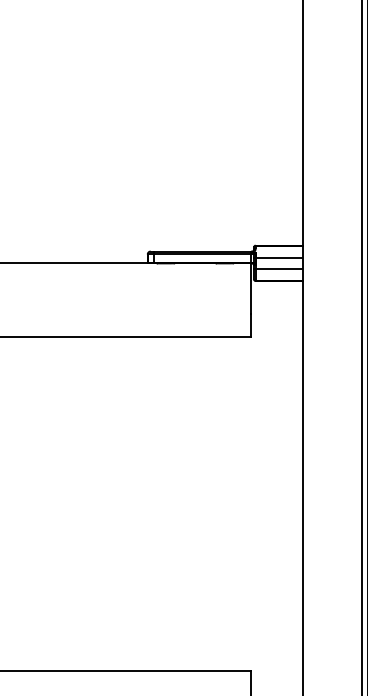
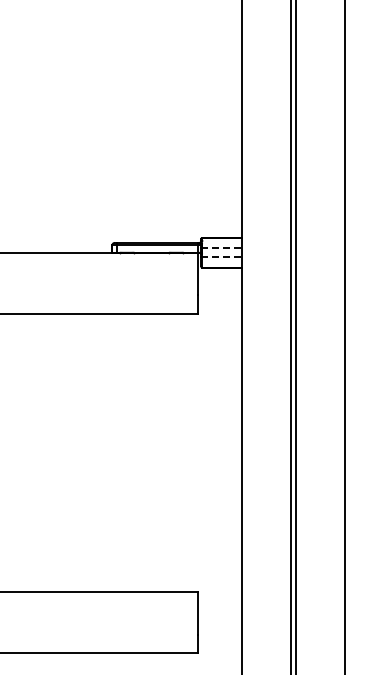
line: (278, 258) -> (221, 248), solid -> dashed
line: (278, 269) -> (221, 257), solid -> dashed

